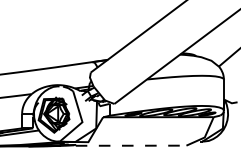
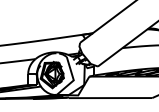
line: (131, 145) -> (110, 97), dashed -> solid

